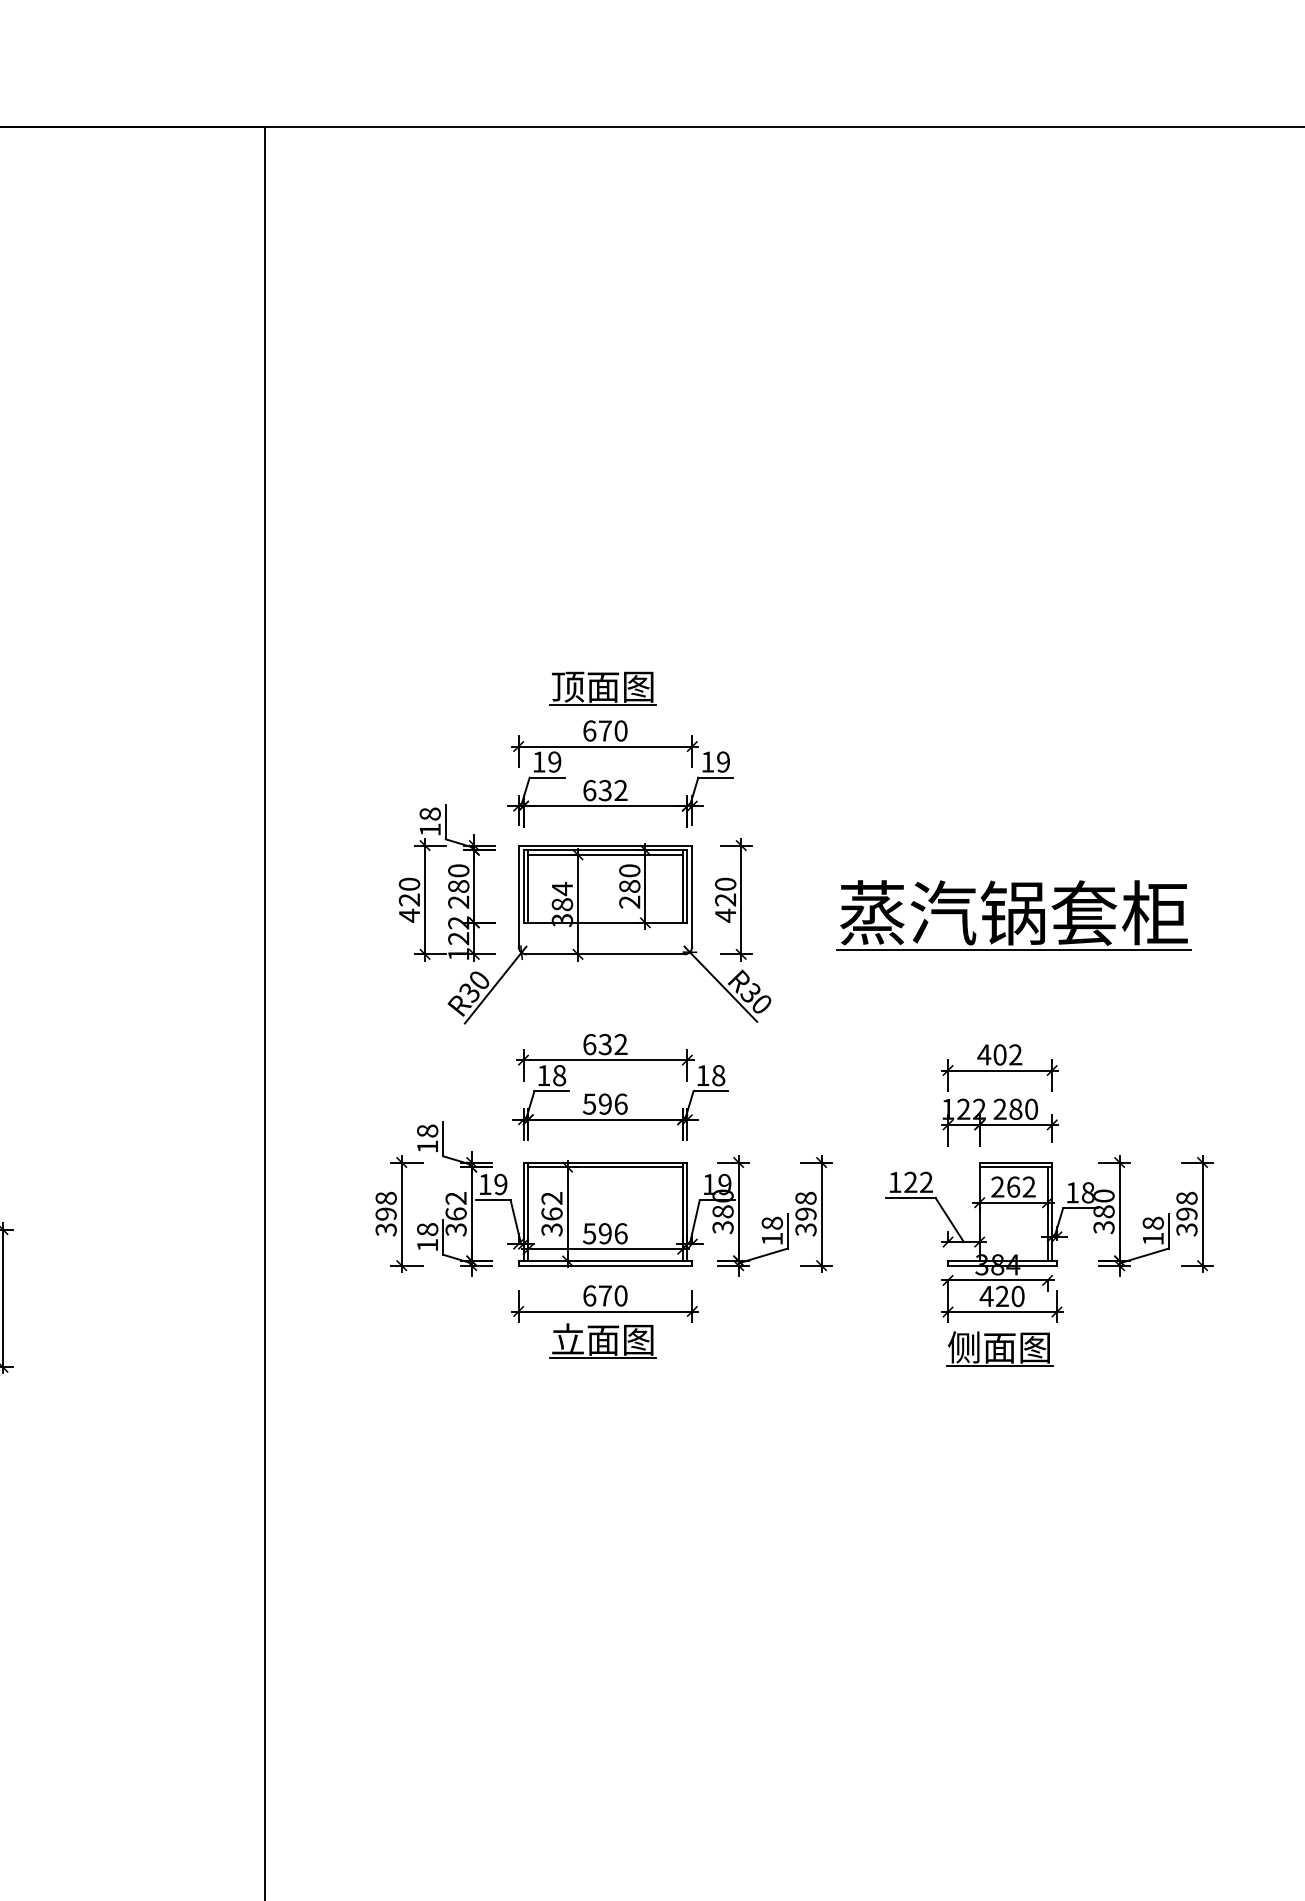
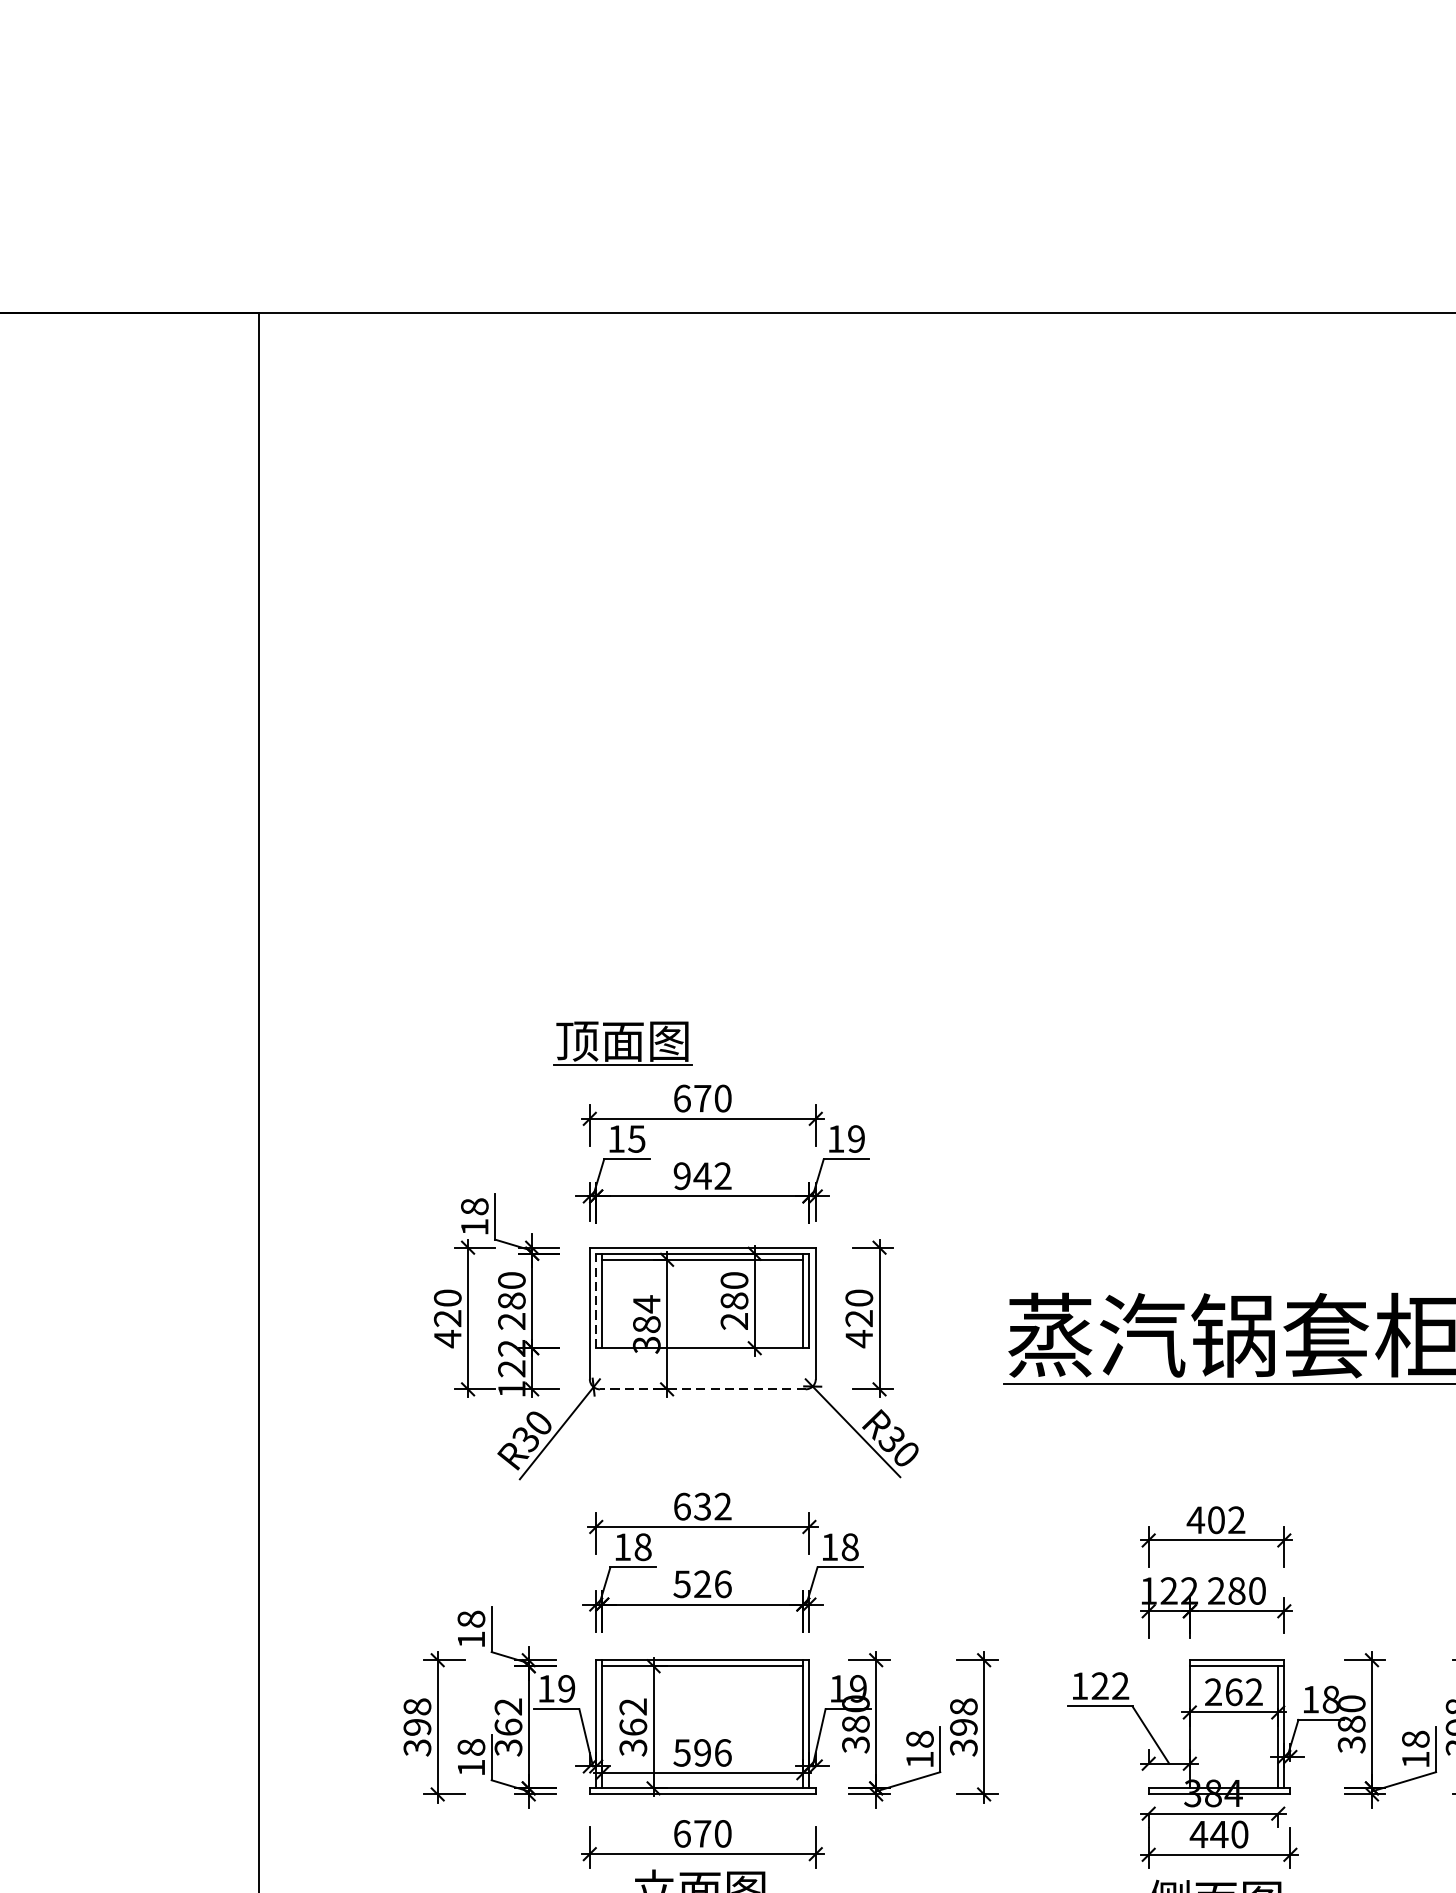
part: (602, 688) -> (622, 1043), moved
text: (554, 761) -> (636, 1138), 19 -> 15
text: (597, 790) -> (692, 1176), 632 -> 942
line: (523, 886) -> (596, 1300), solid -> dashed
line: (604, 954) -> (701, 1389), solid -> dashed
text: (604, 1103) -> (701, 1583), 596 -> 526
text: (1002, 1295) -> (1219, 1833), 420 -> 440

